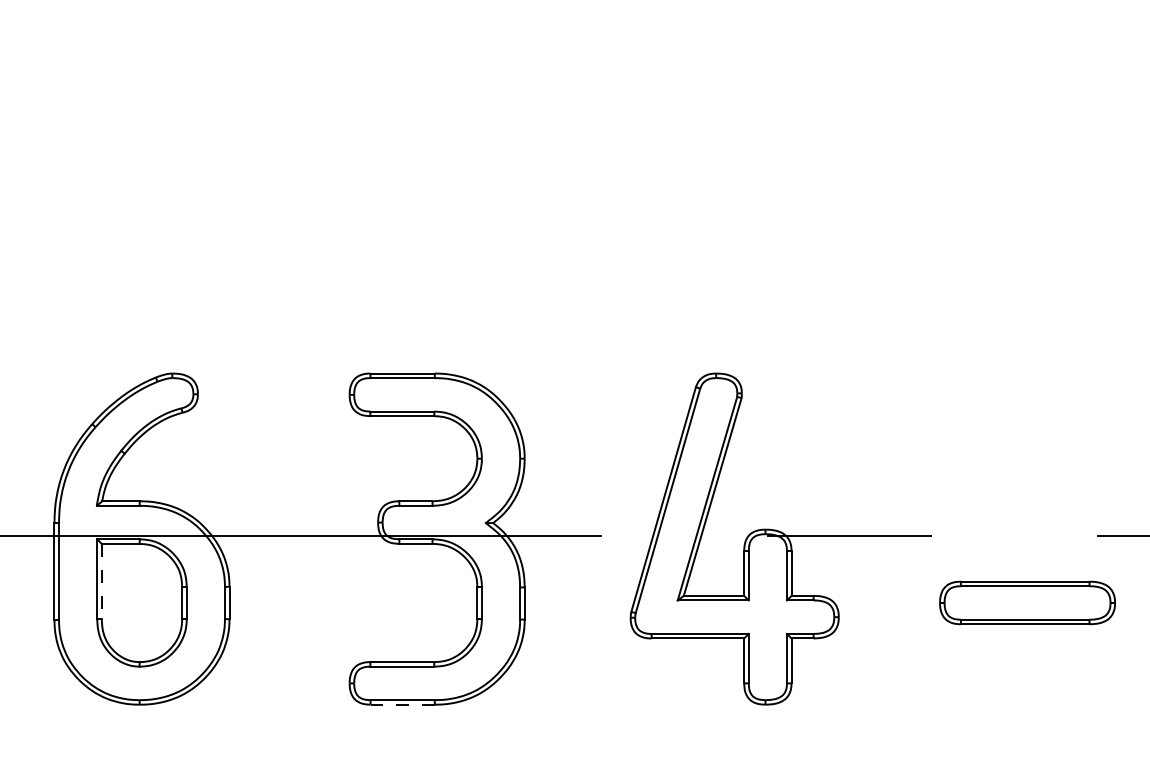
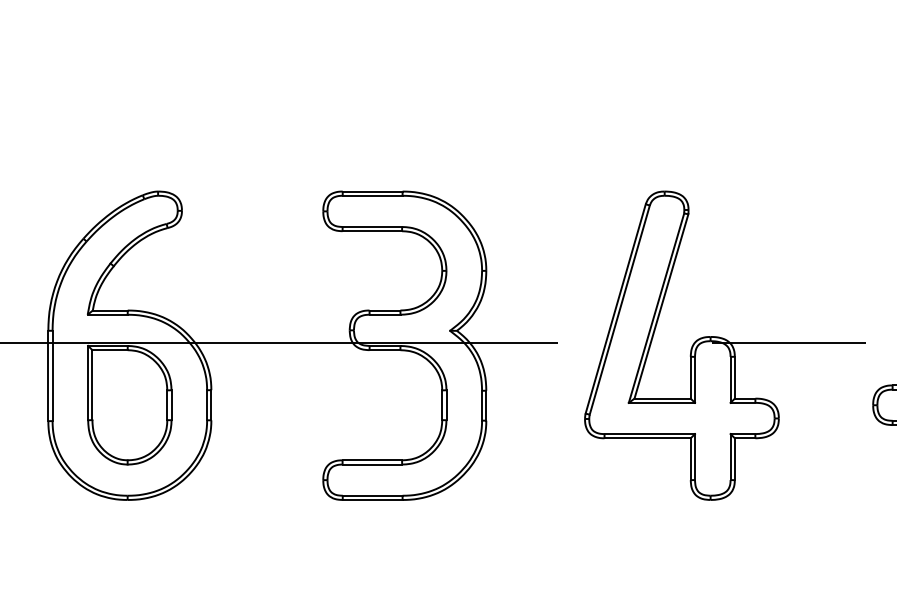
line: (101, 581) -> (92, 385), dashed -> solid
line: (402, 704) -> (372, 499), dashed -> solid

